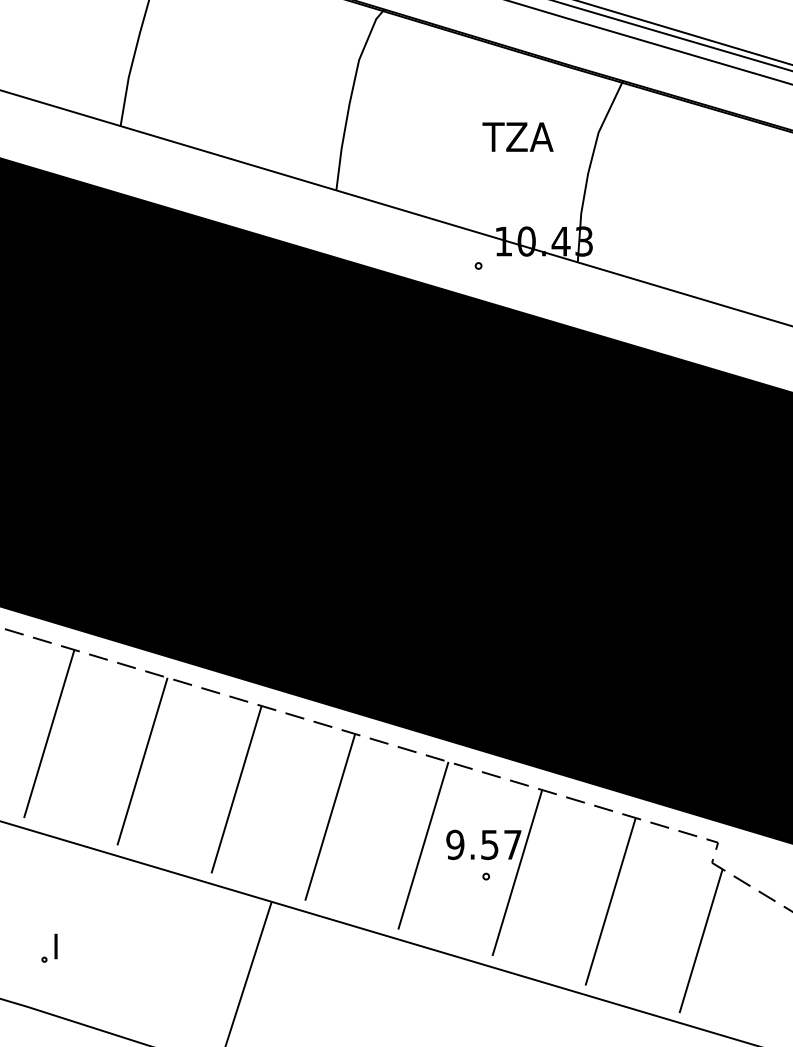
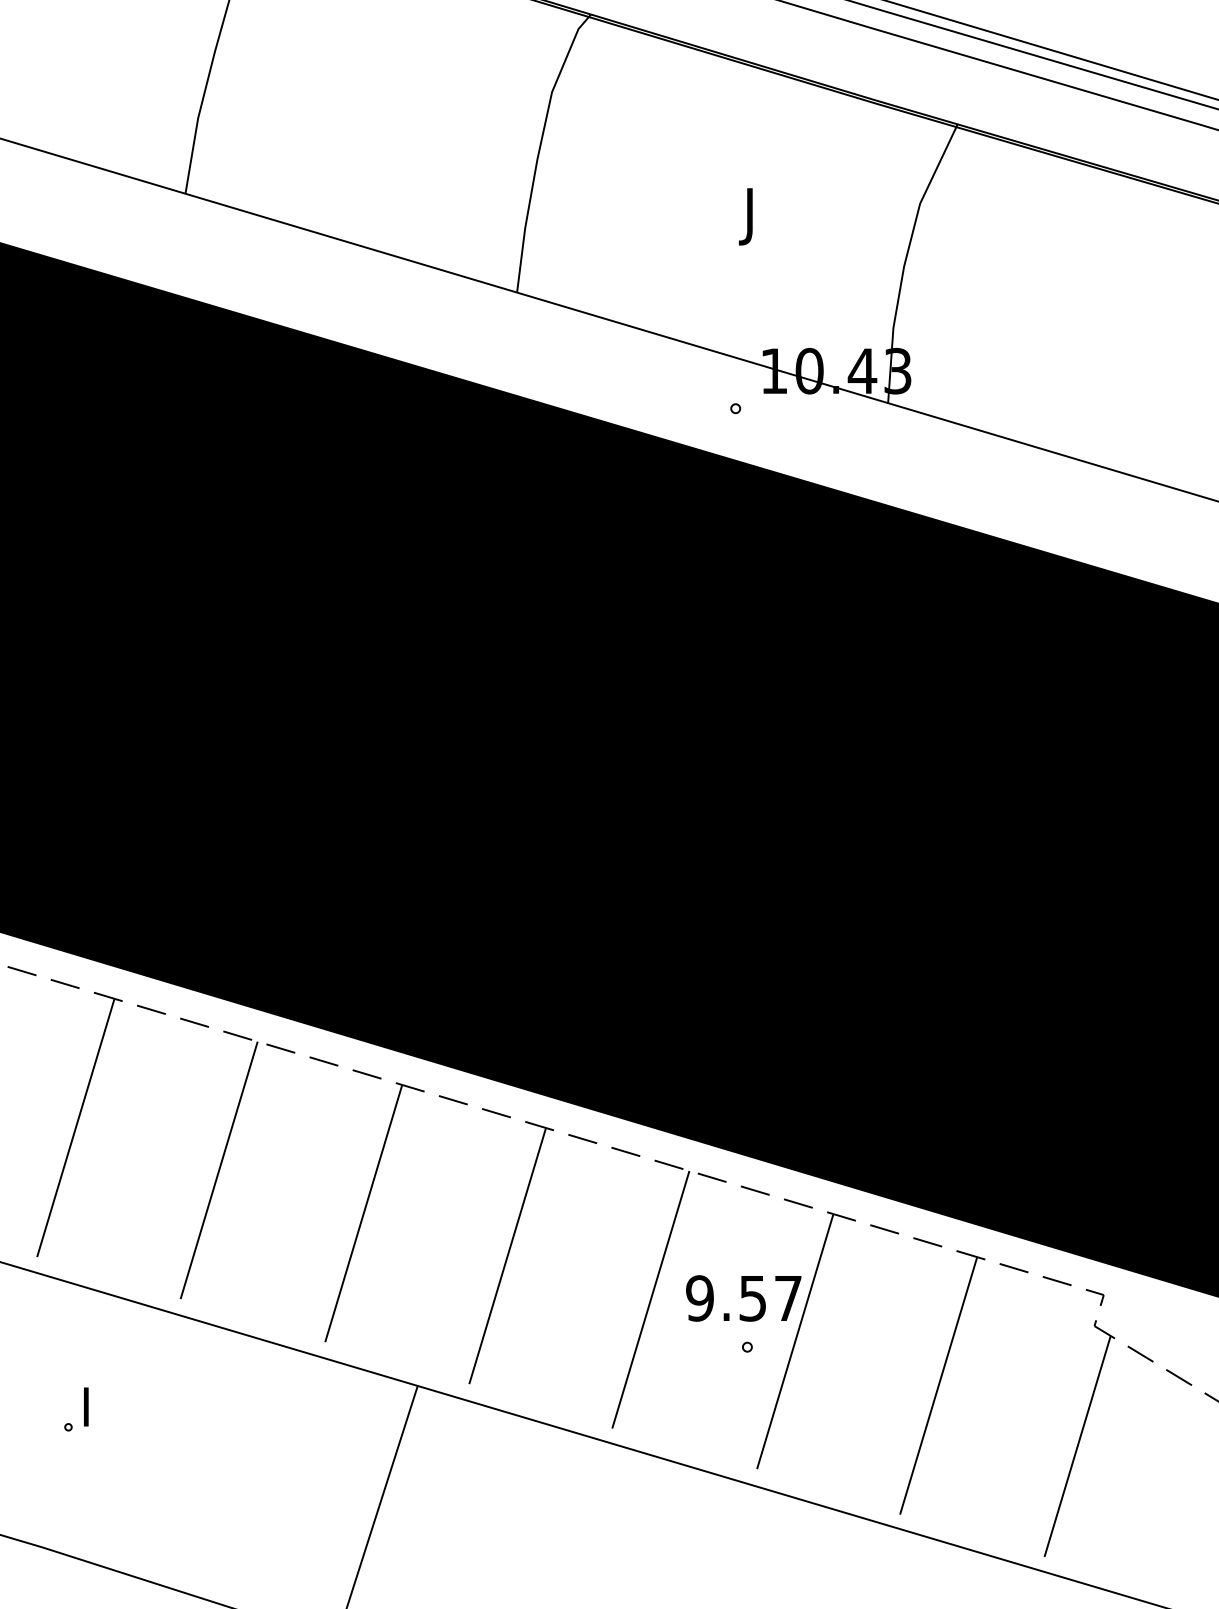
text: (516, 140) -> (793, 215), TZA -> J
part: (49, 947) -> (76, 1408), moved

